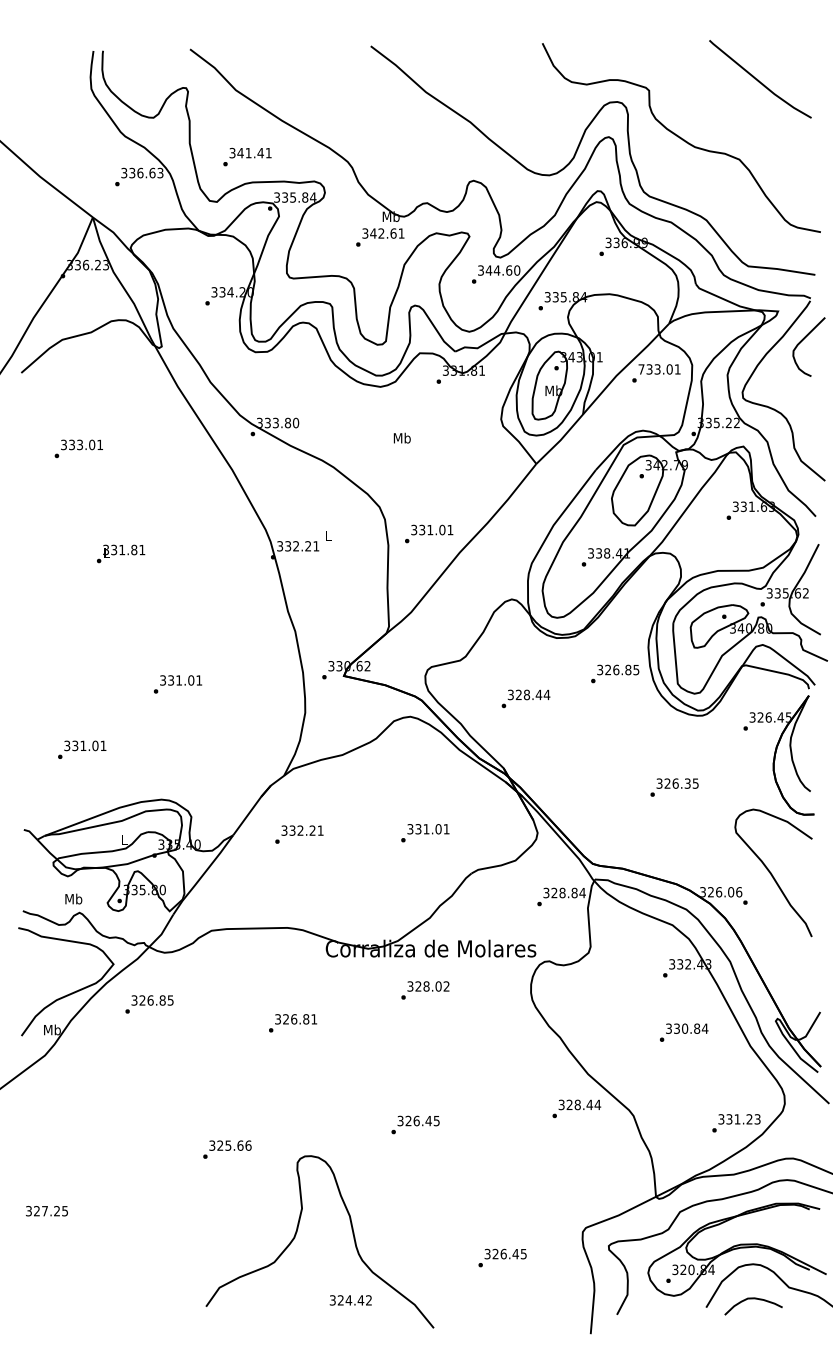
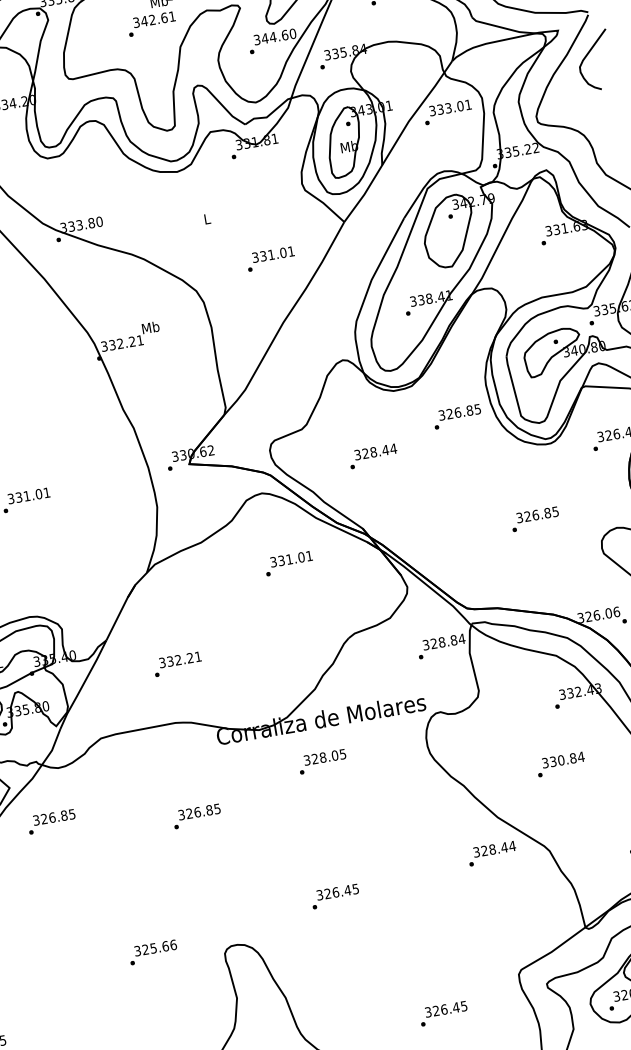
text: (641, 369) -> (432, 110), 733.01 -> 333.01
text: (401, 437) -> (206, 218), Mb -> L
text: (429, 533) -> (271, 258), moved
text: (328, 535) -> (150, 327), L -> Mb
text: (687, 783) -> (547, 513), 326.35 -> 326.85
text: (425, 833) -> (289, 563), moved
text: (299, 834) -> (177, 664), moved
text: (446, 986) -> (342, 754), 328.02 -> 328.05
text: (314, 1019) -> (217, 809), 326.81 -> 326.85
text: (684, 1032) -> (561, 764), moved

